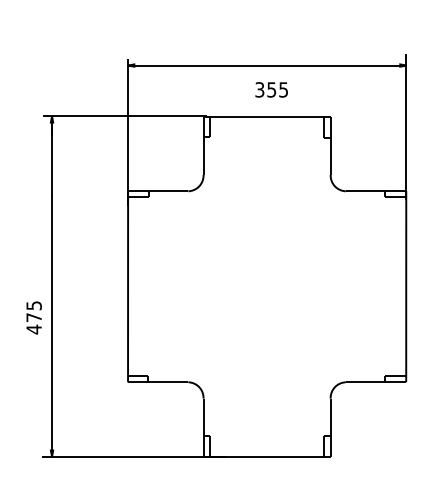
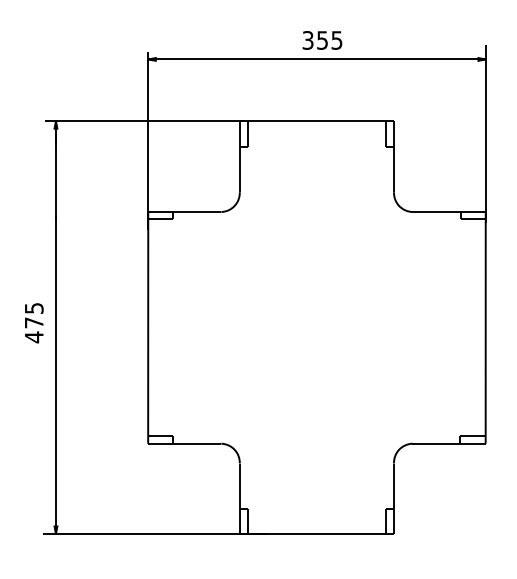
text: (271, 89) -> (322, 39), moved
text: (33, 317) -> (33, 322), moved

